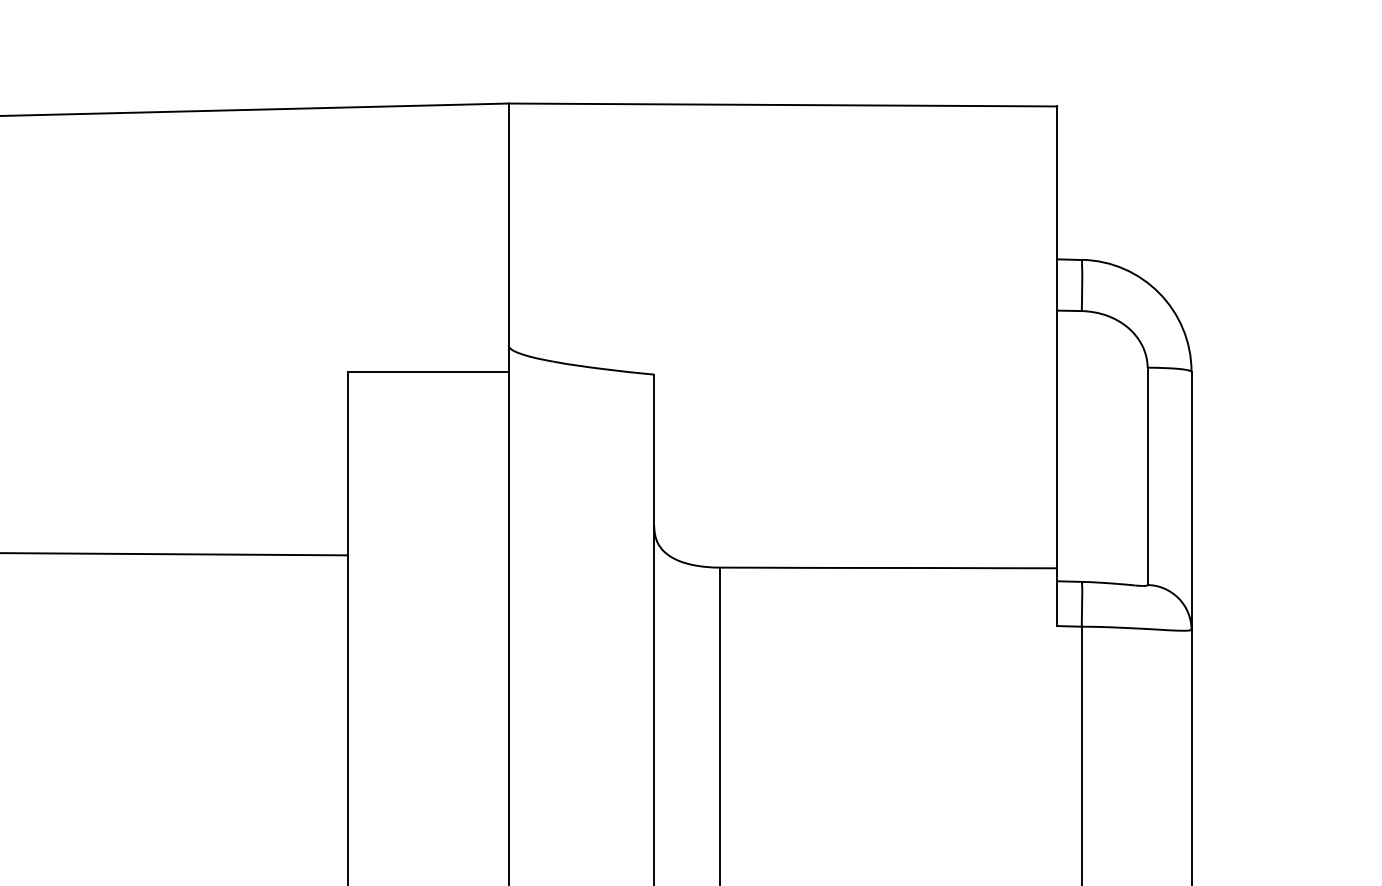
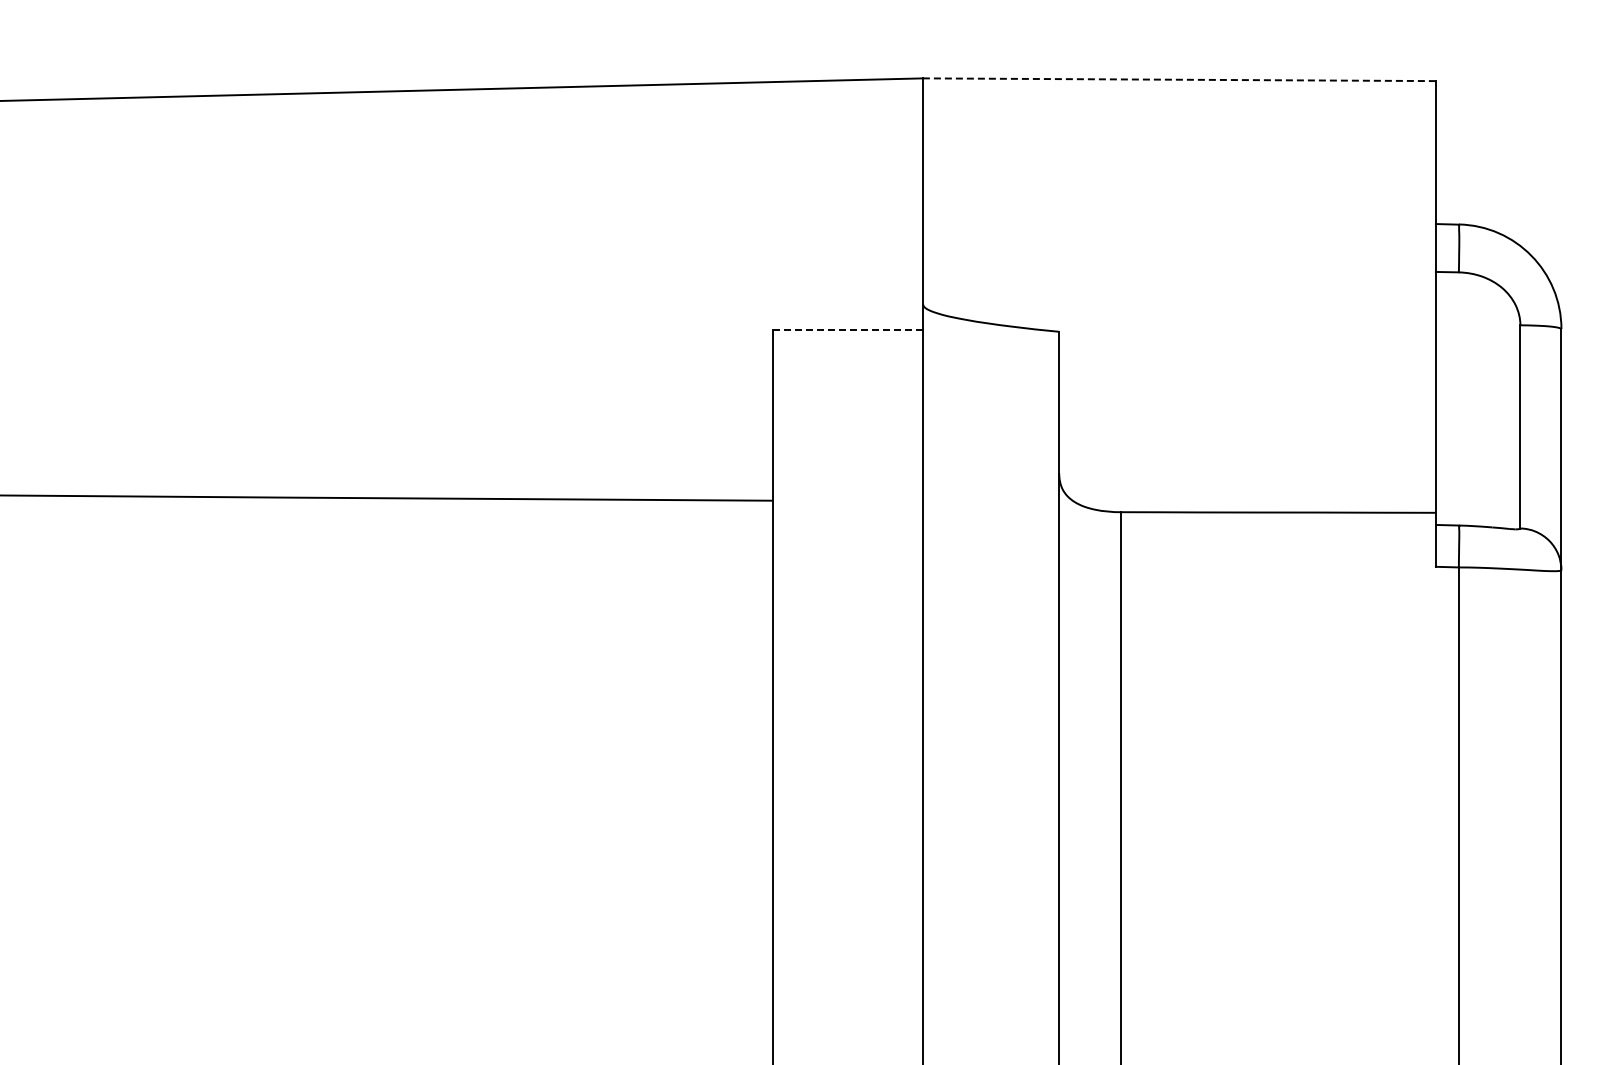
line: (782, 104) -> (1179, 79), solid -> dashed
line: (427, 372) -> (847, 329), solid -> dashed

